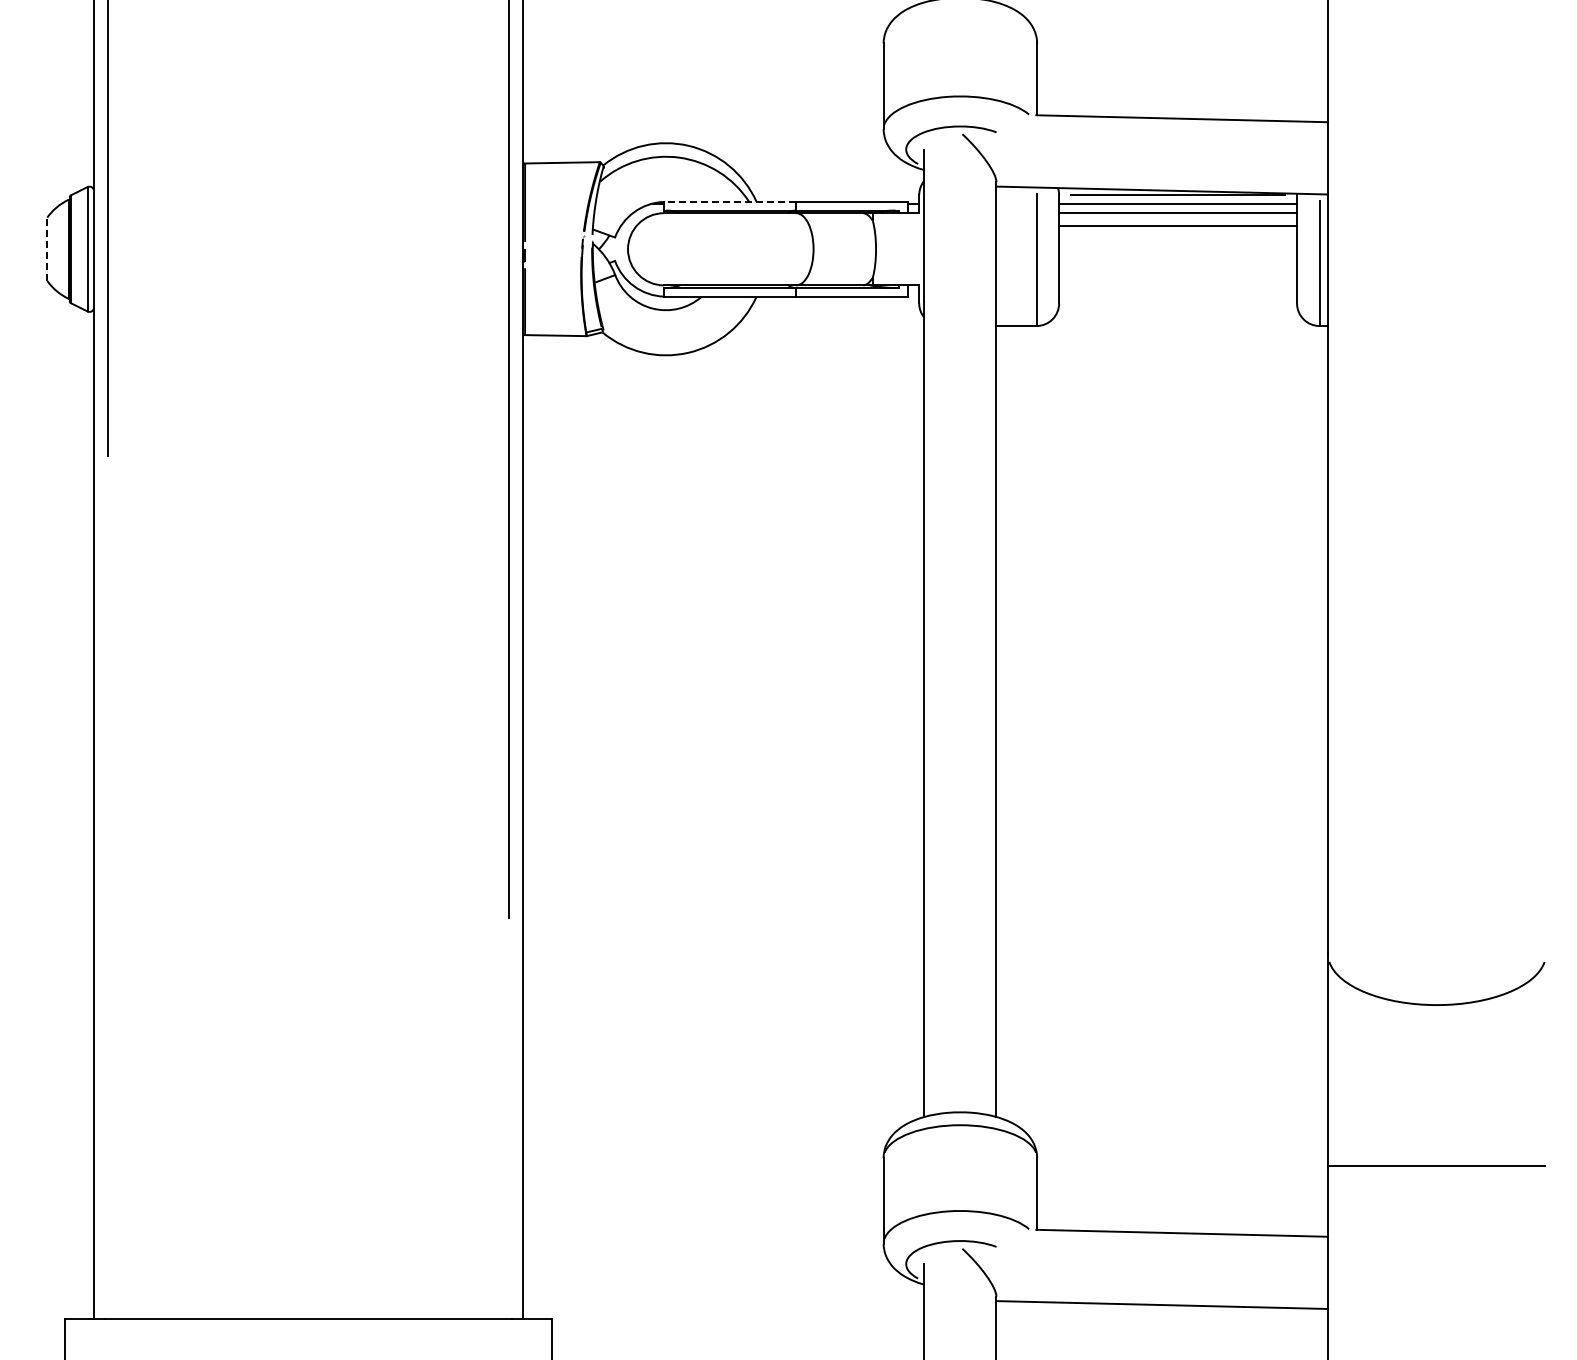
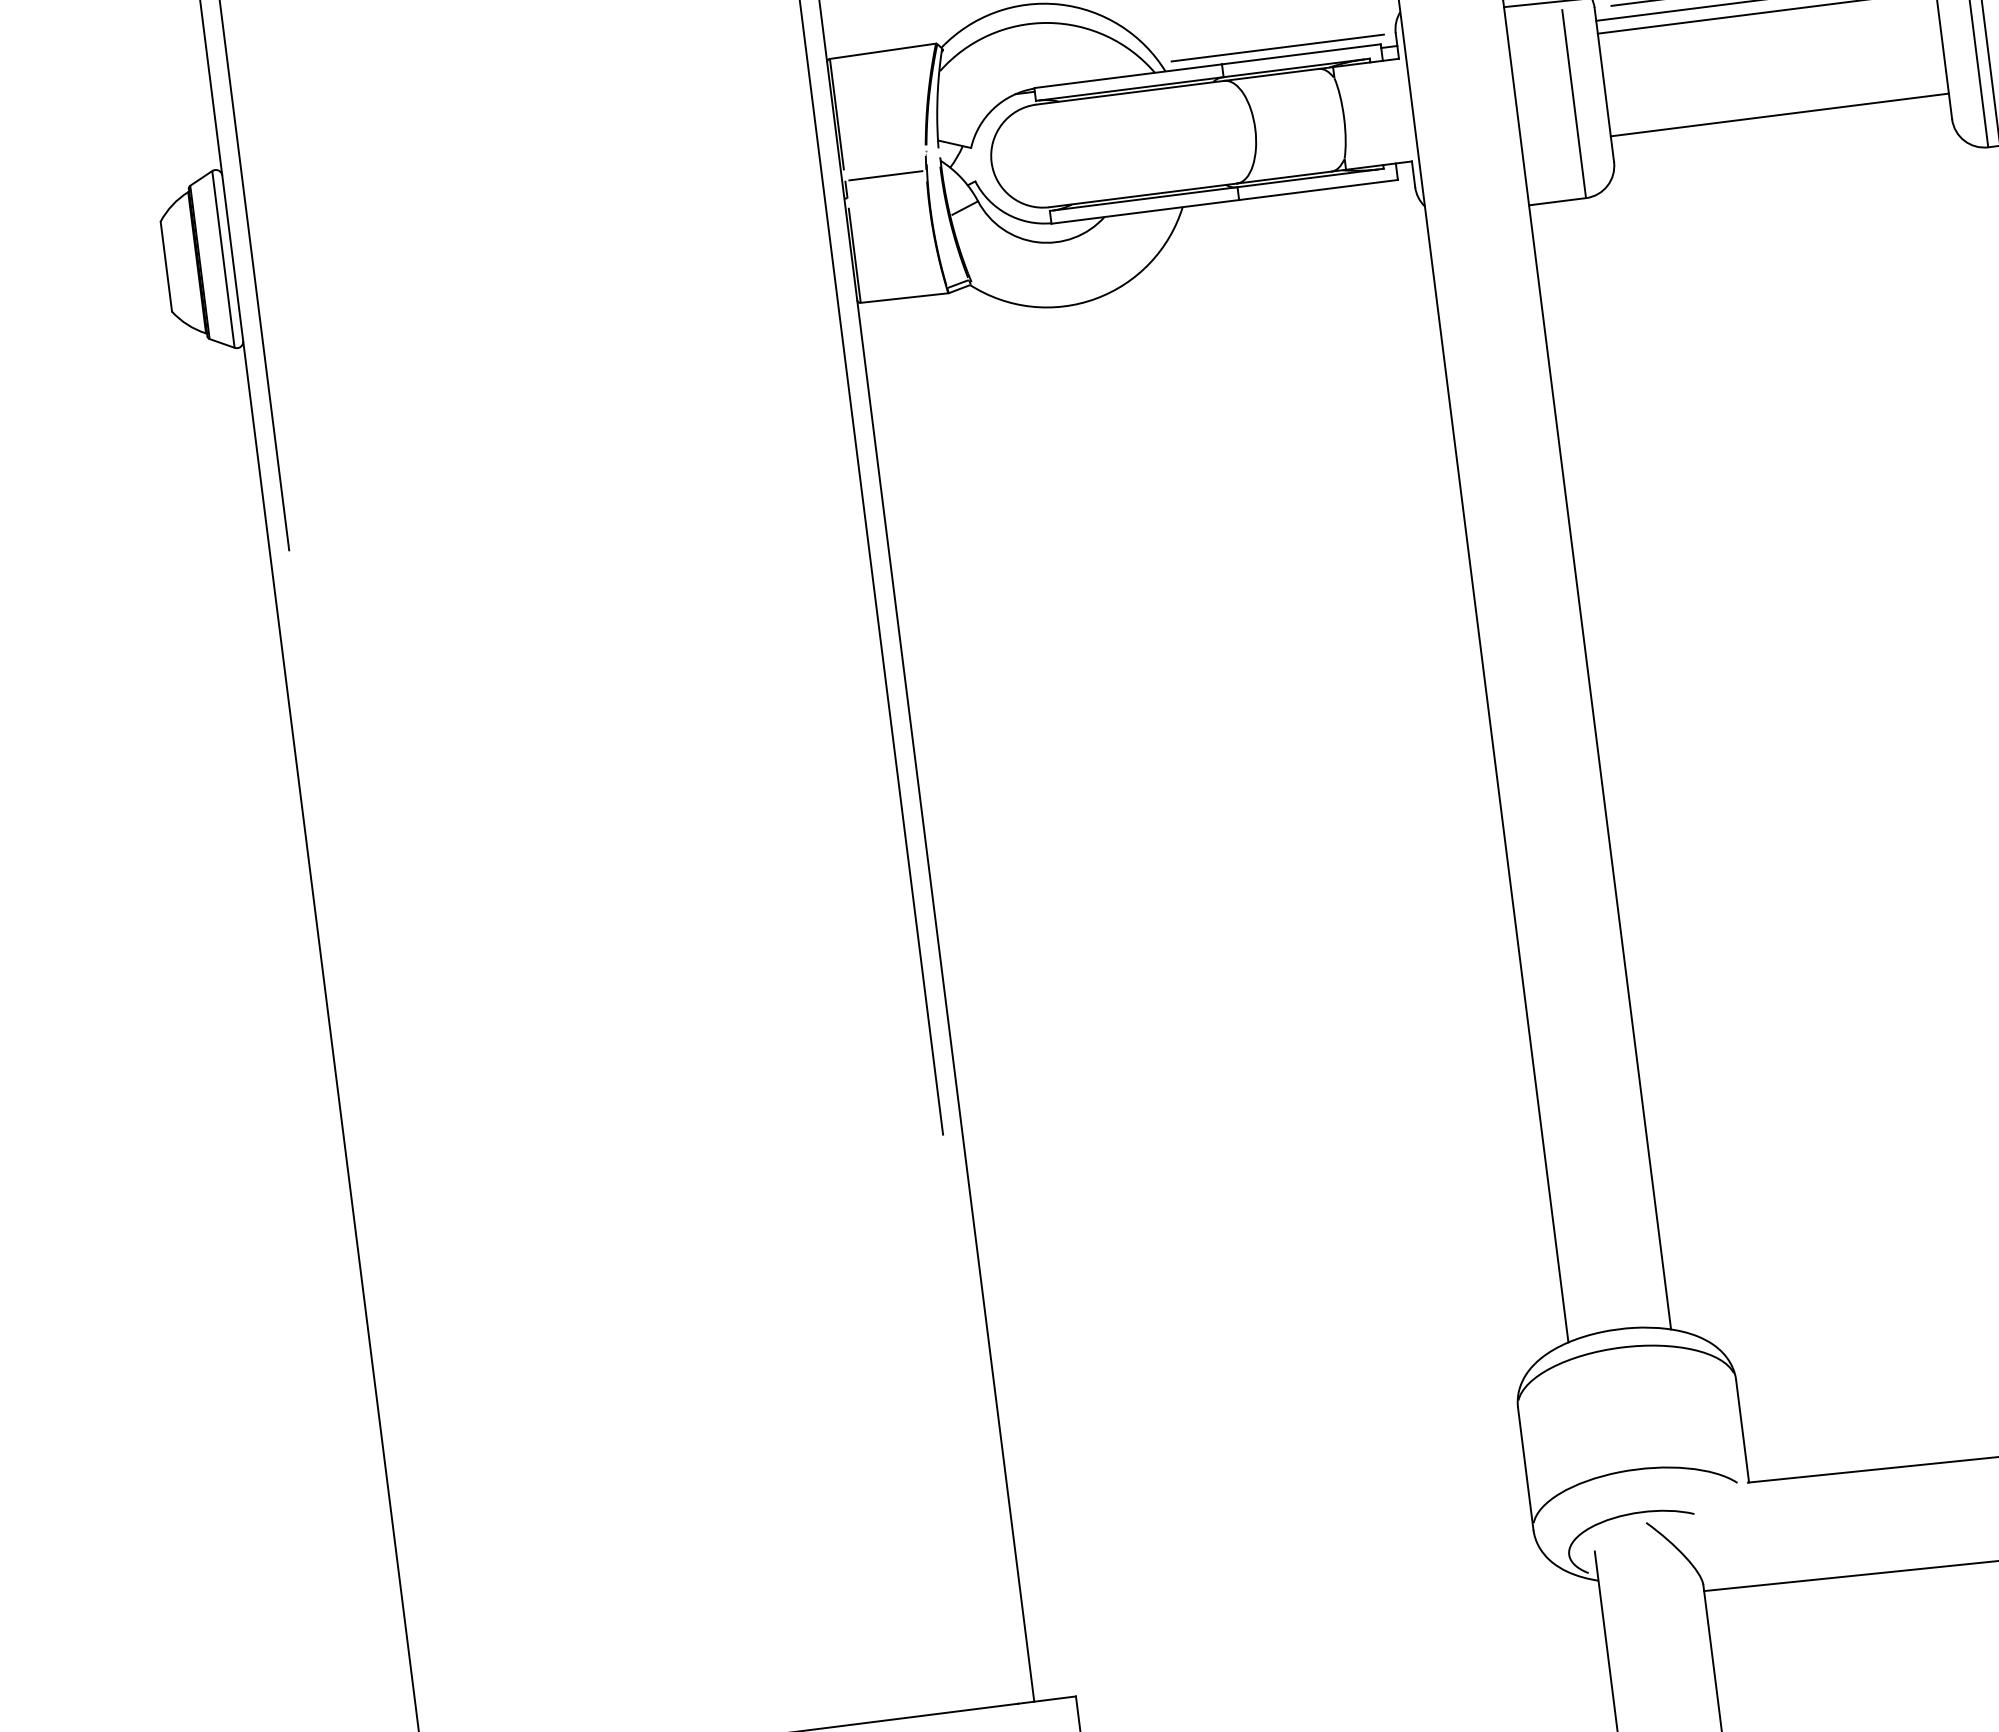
line: (835, 195) -> (1276, 48), added
line: (730, 201) -> (1128, 76), dashed -> solid
line: (1178, 226) -> (1780, 115), moved
line: (47, 249) -> (166, 266), dashed -> solid
line: (553, 249) -> (885, 176), added

